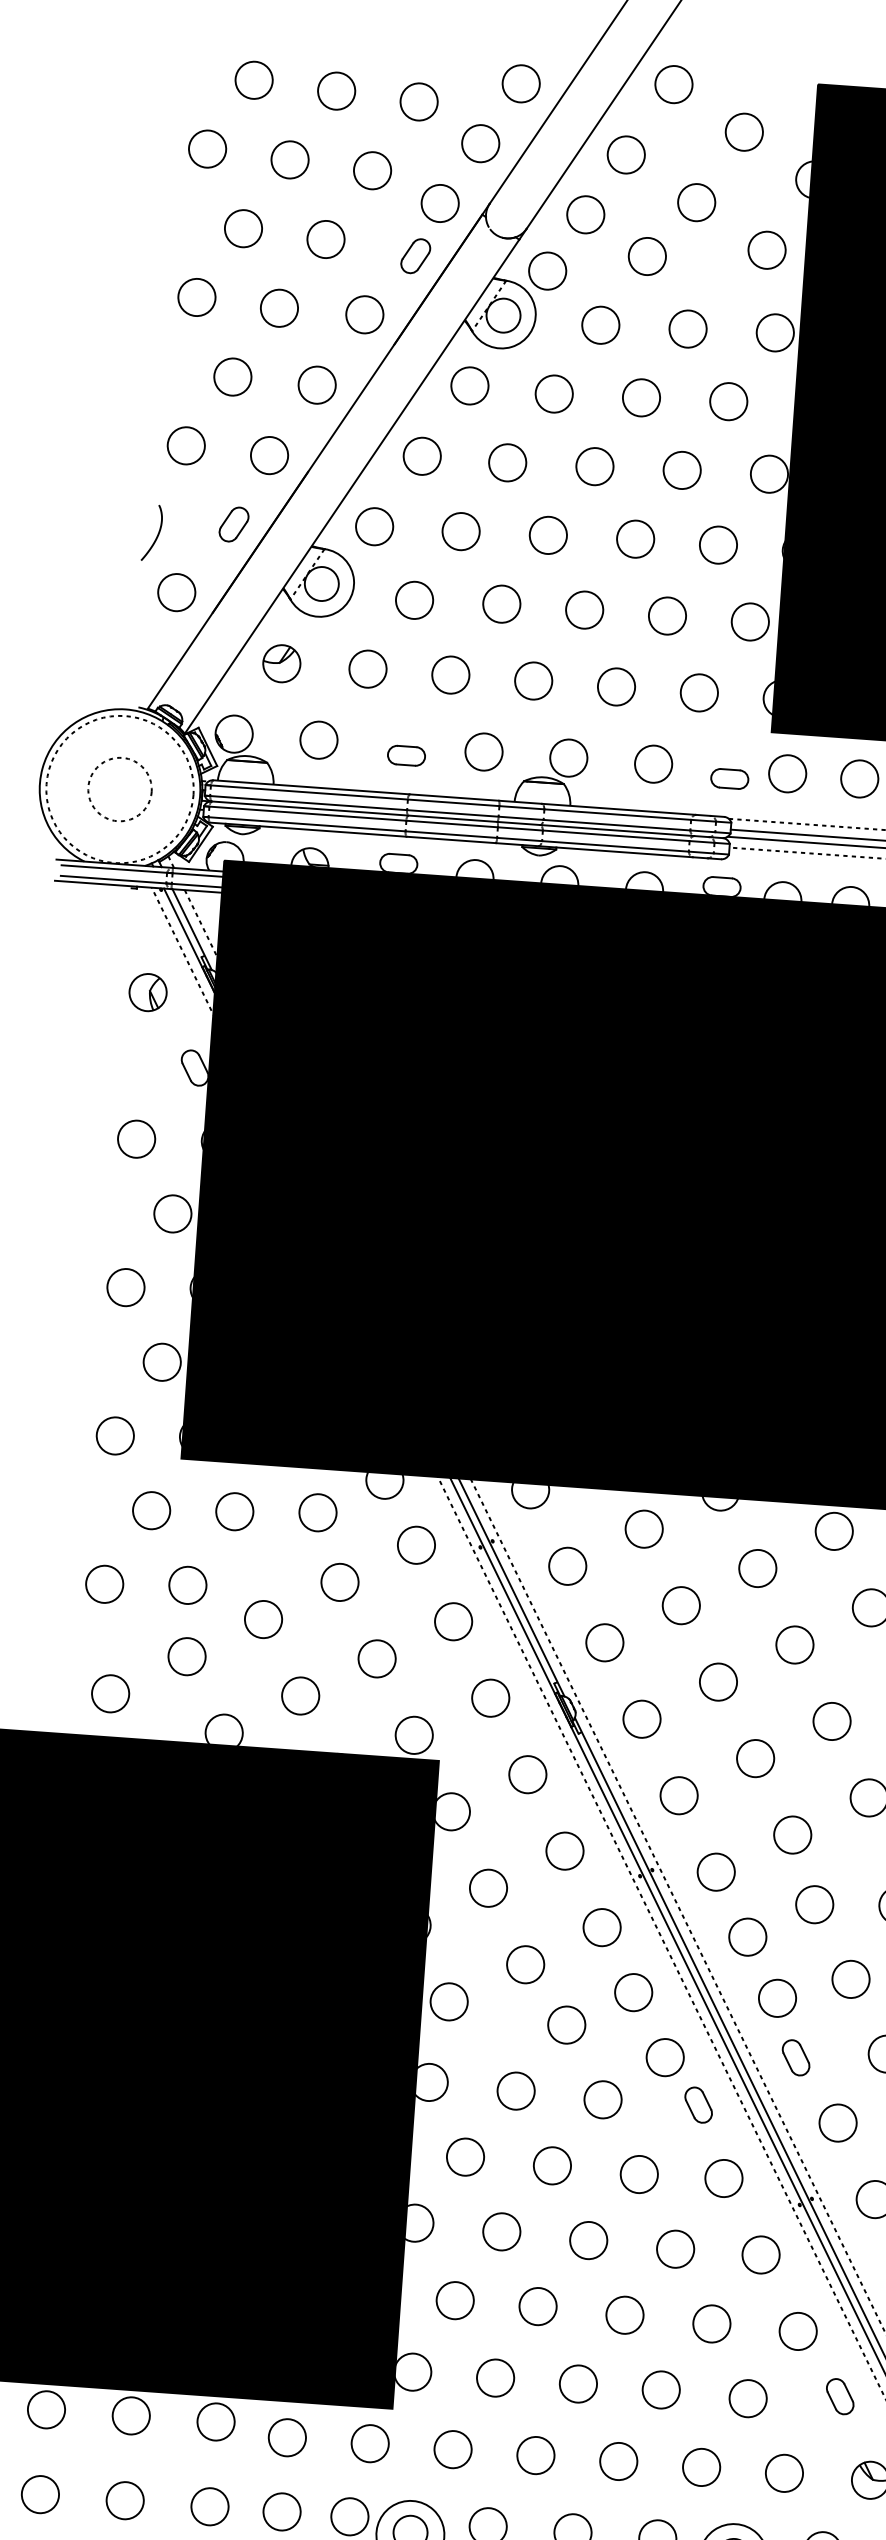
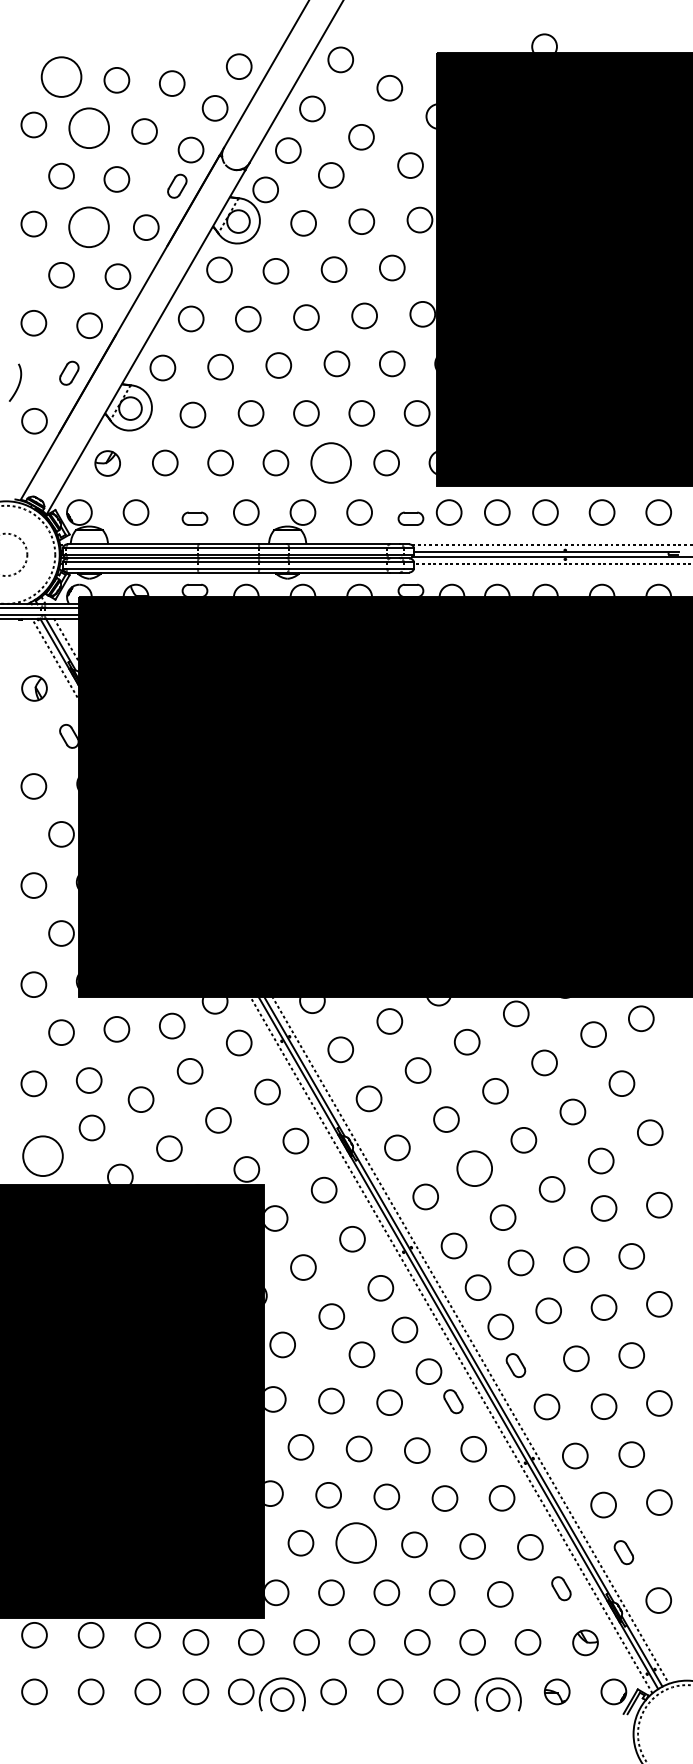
circle: (254, 79) -> (61, 76), size x1.6
circle: (289, 158) -> (88, 127), size x1.6
circle: (279, 308) -> (89, 227), size x1.6
circle: (616, 686) -> (331, 462), size x1.6
circle: (109, 1694) -> (42, 1156), size x1.6
circle: (755, 1758) -> (474, 1168), size x1.4
circle: (538, 2307) -> (356, 1543), size x1.6

